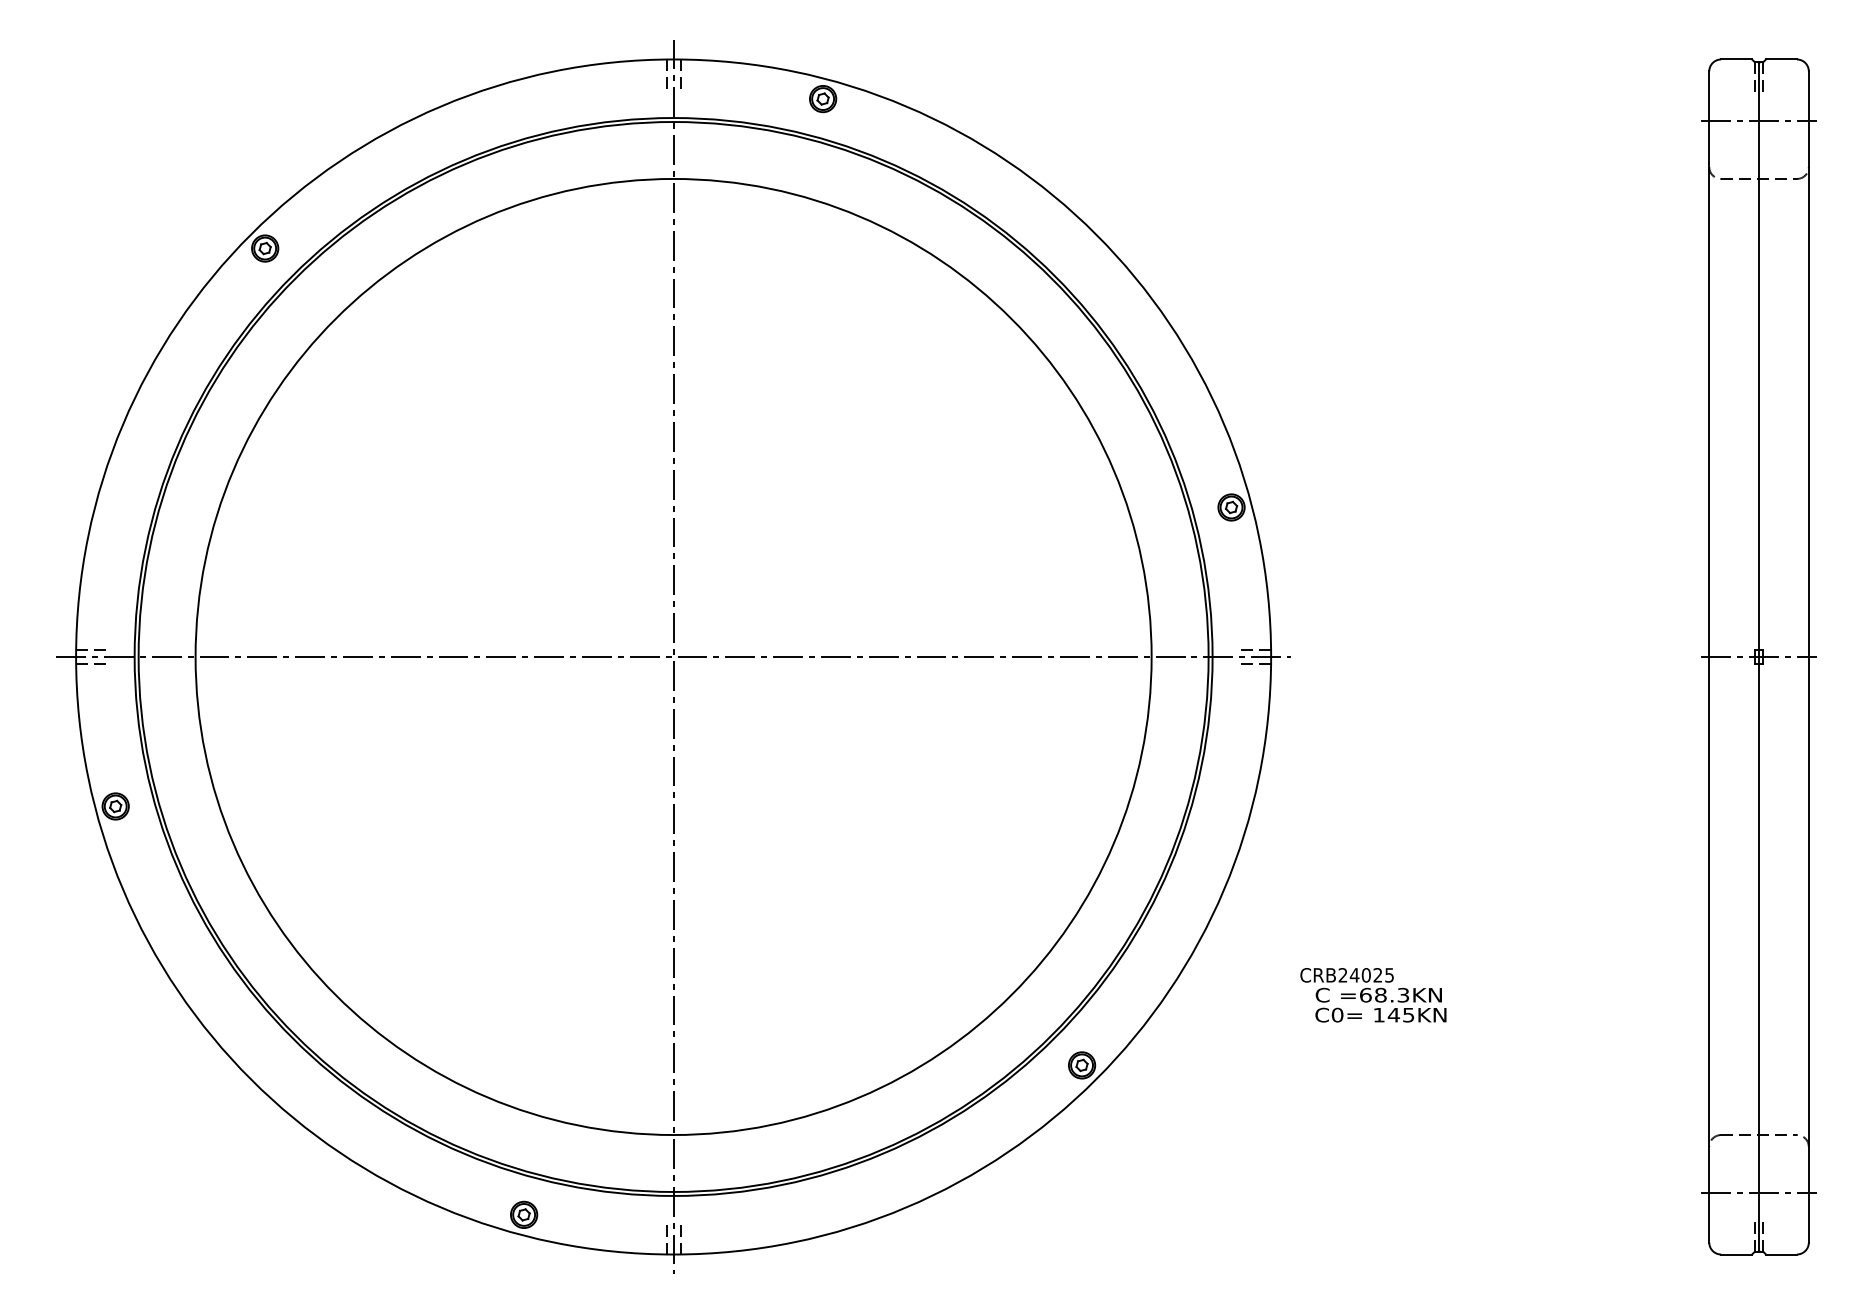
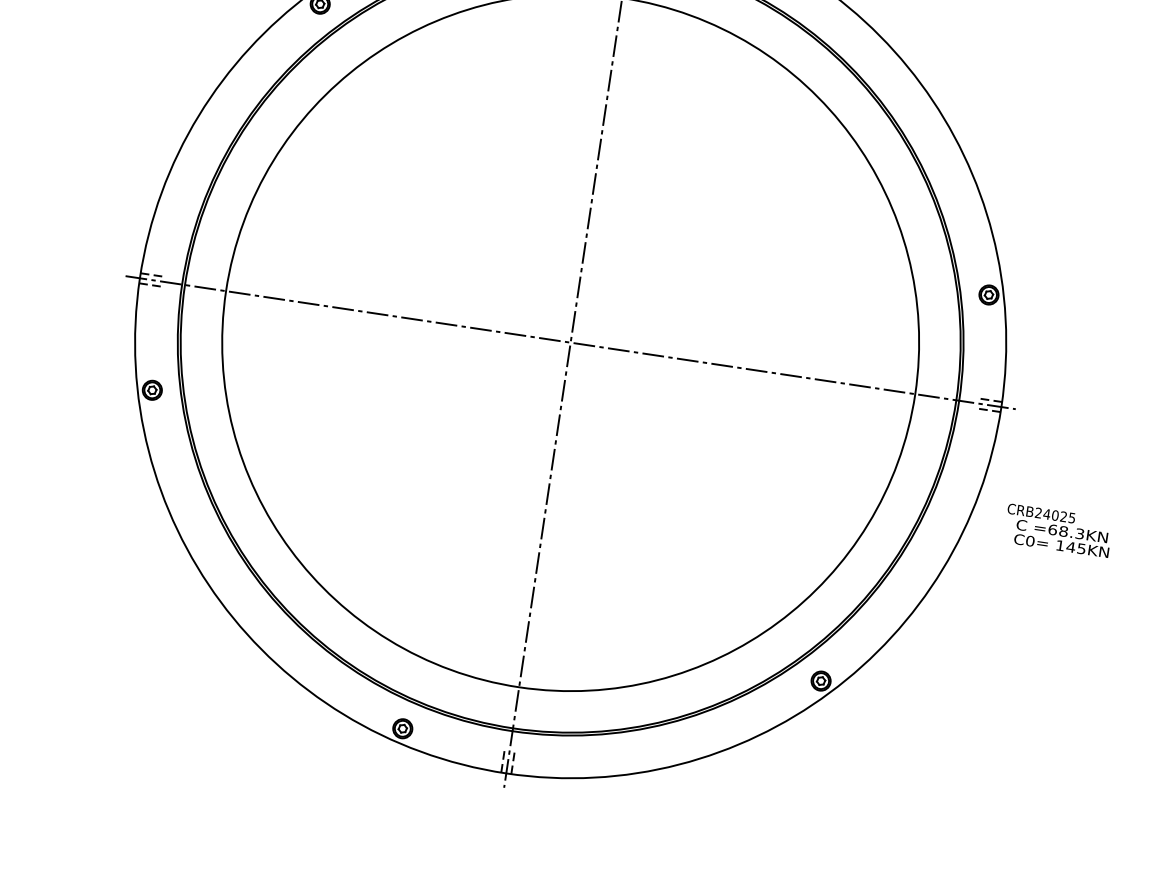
text: (1373, 995) -> (1058, 530), moved

